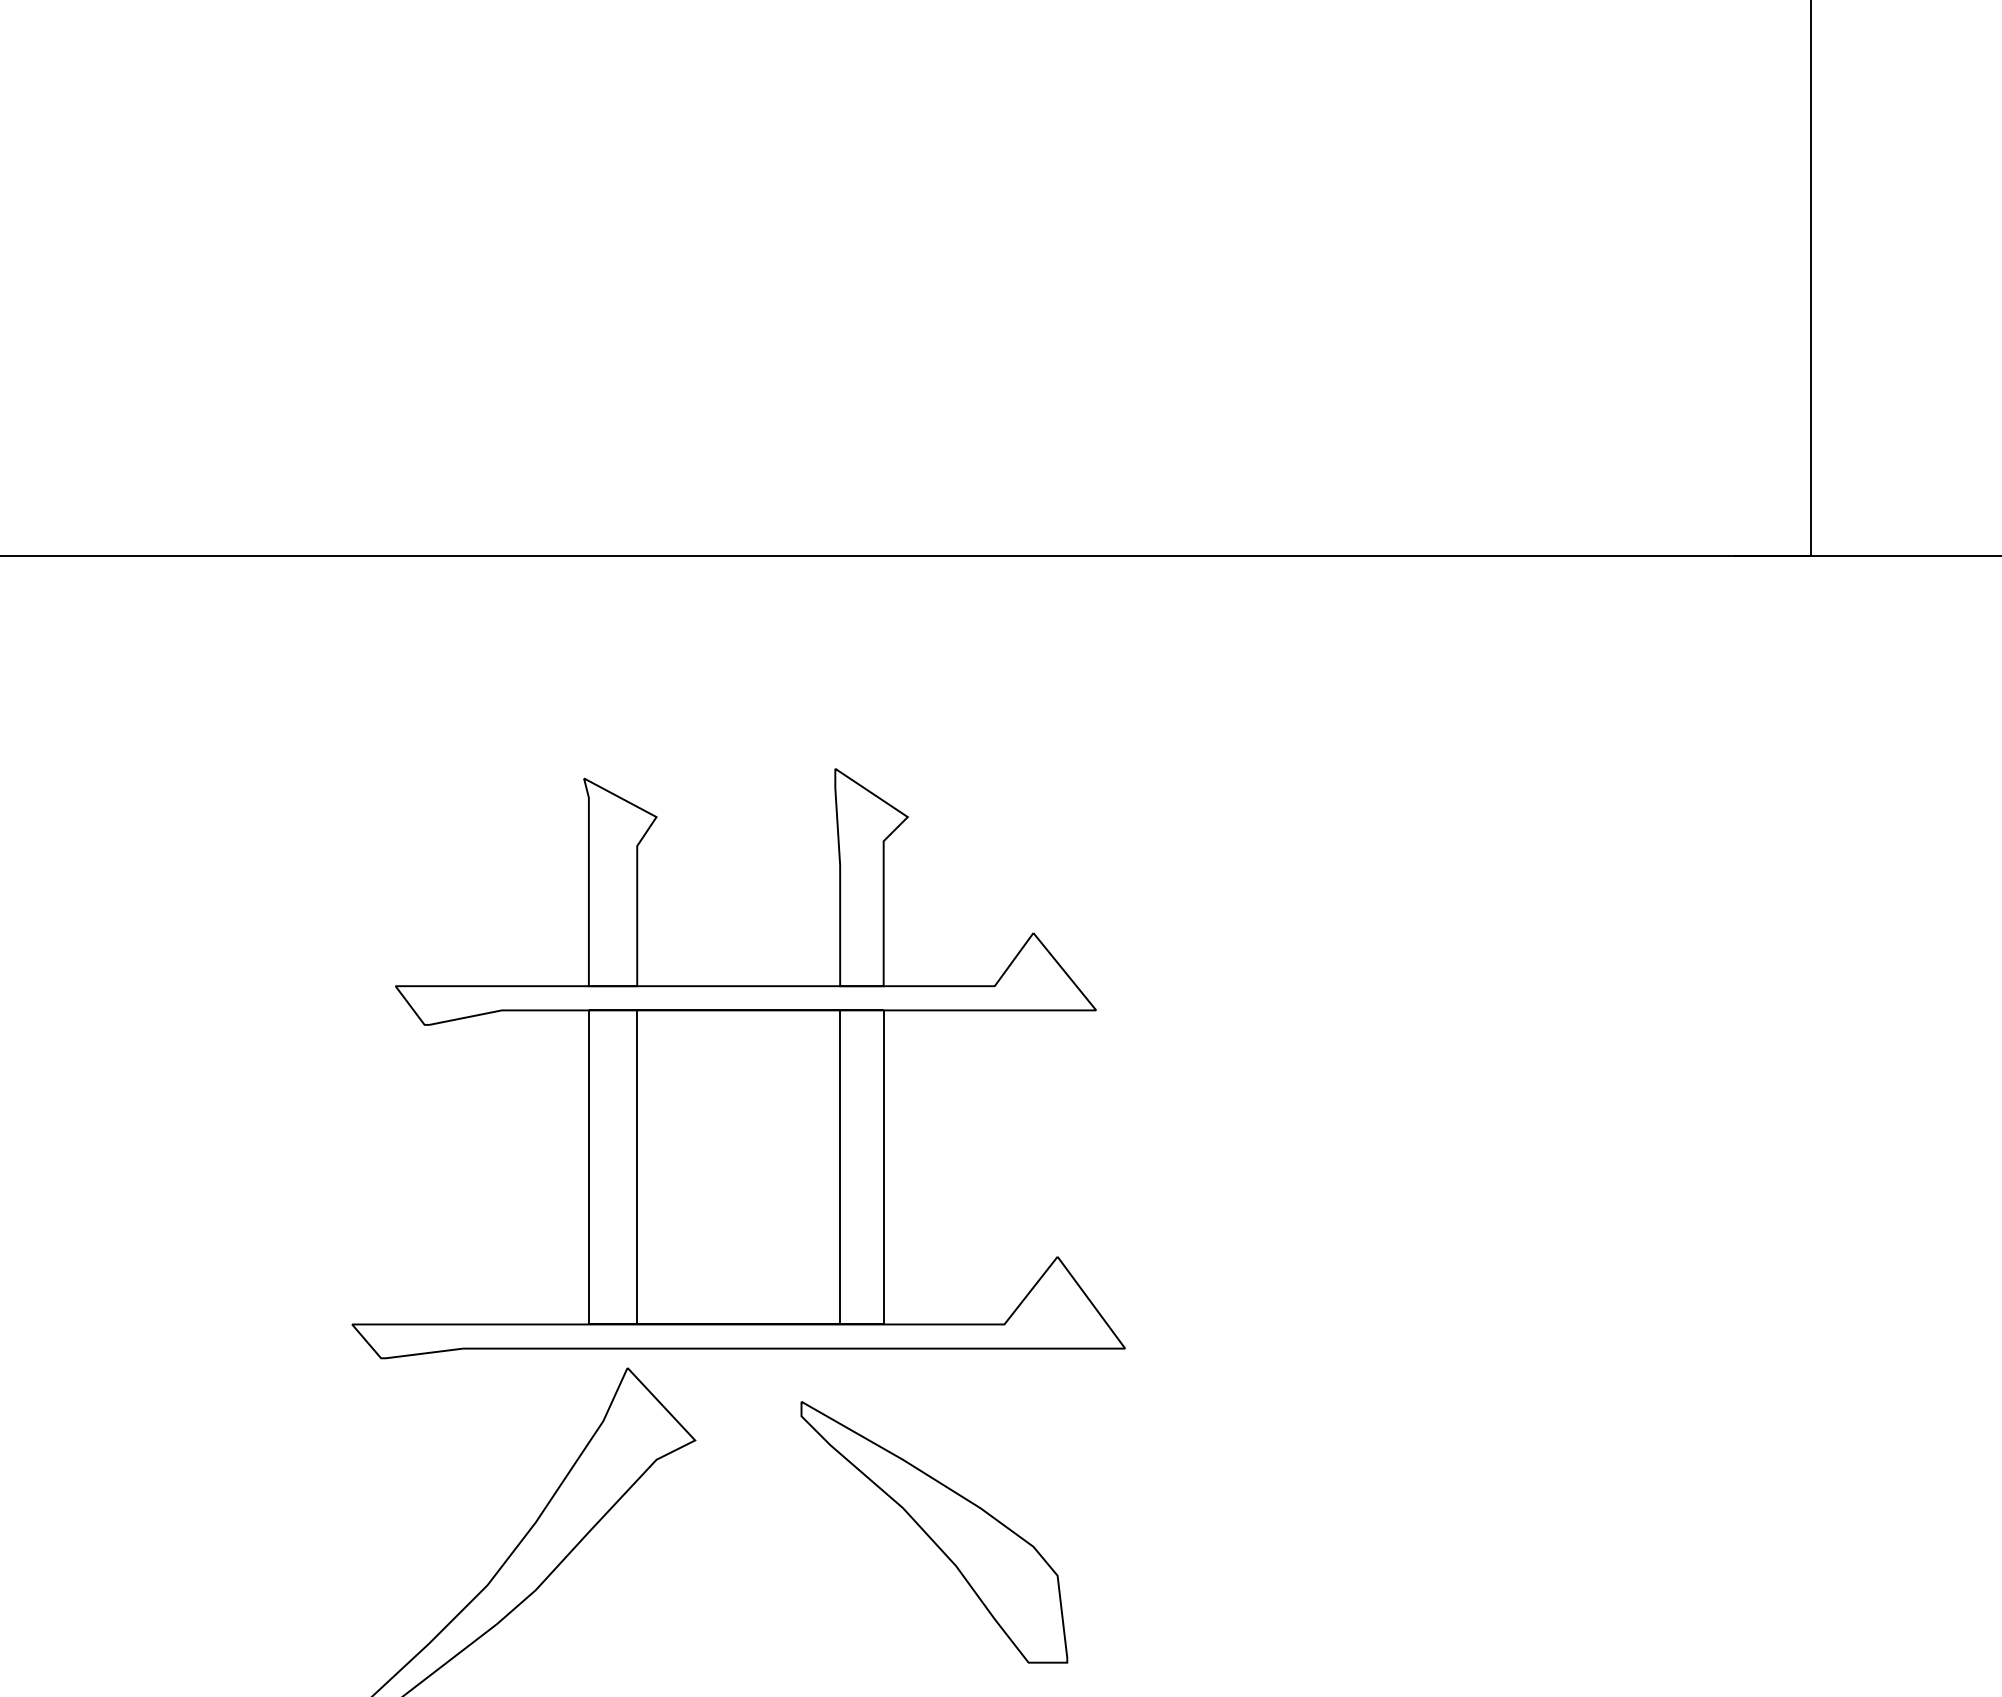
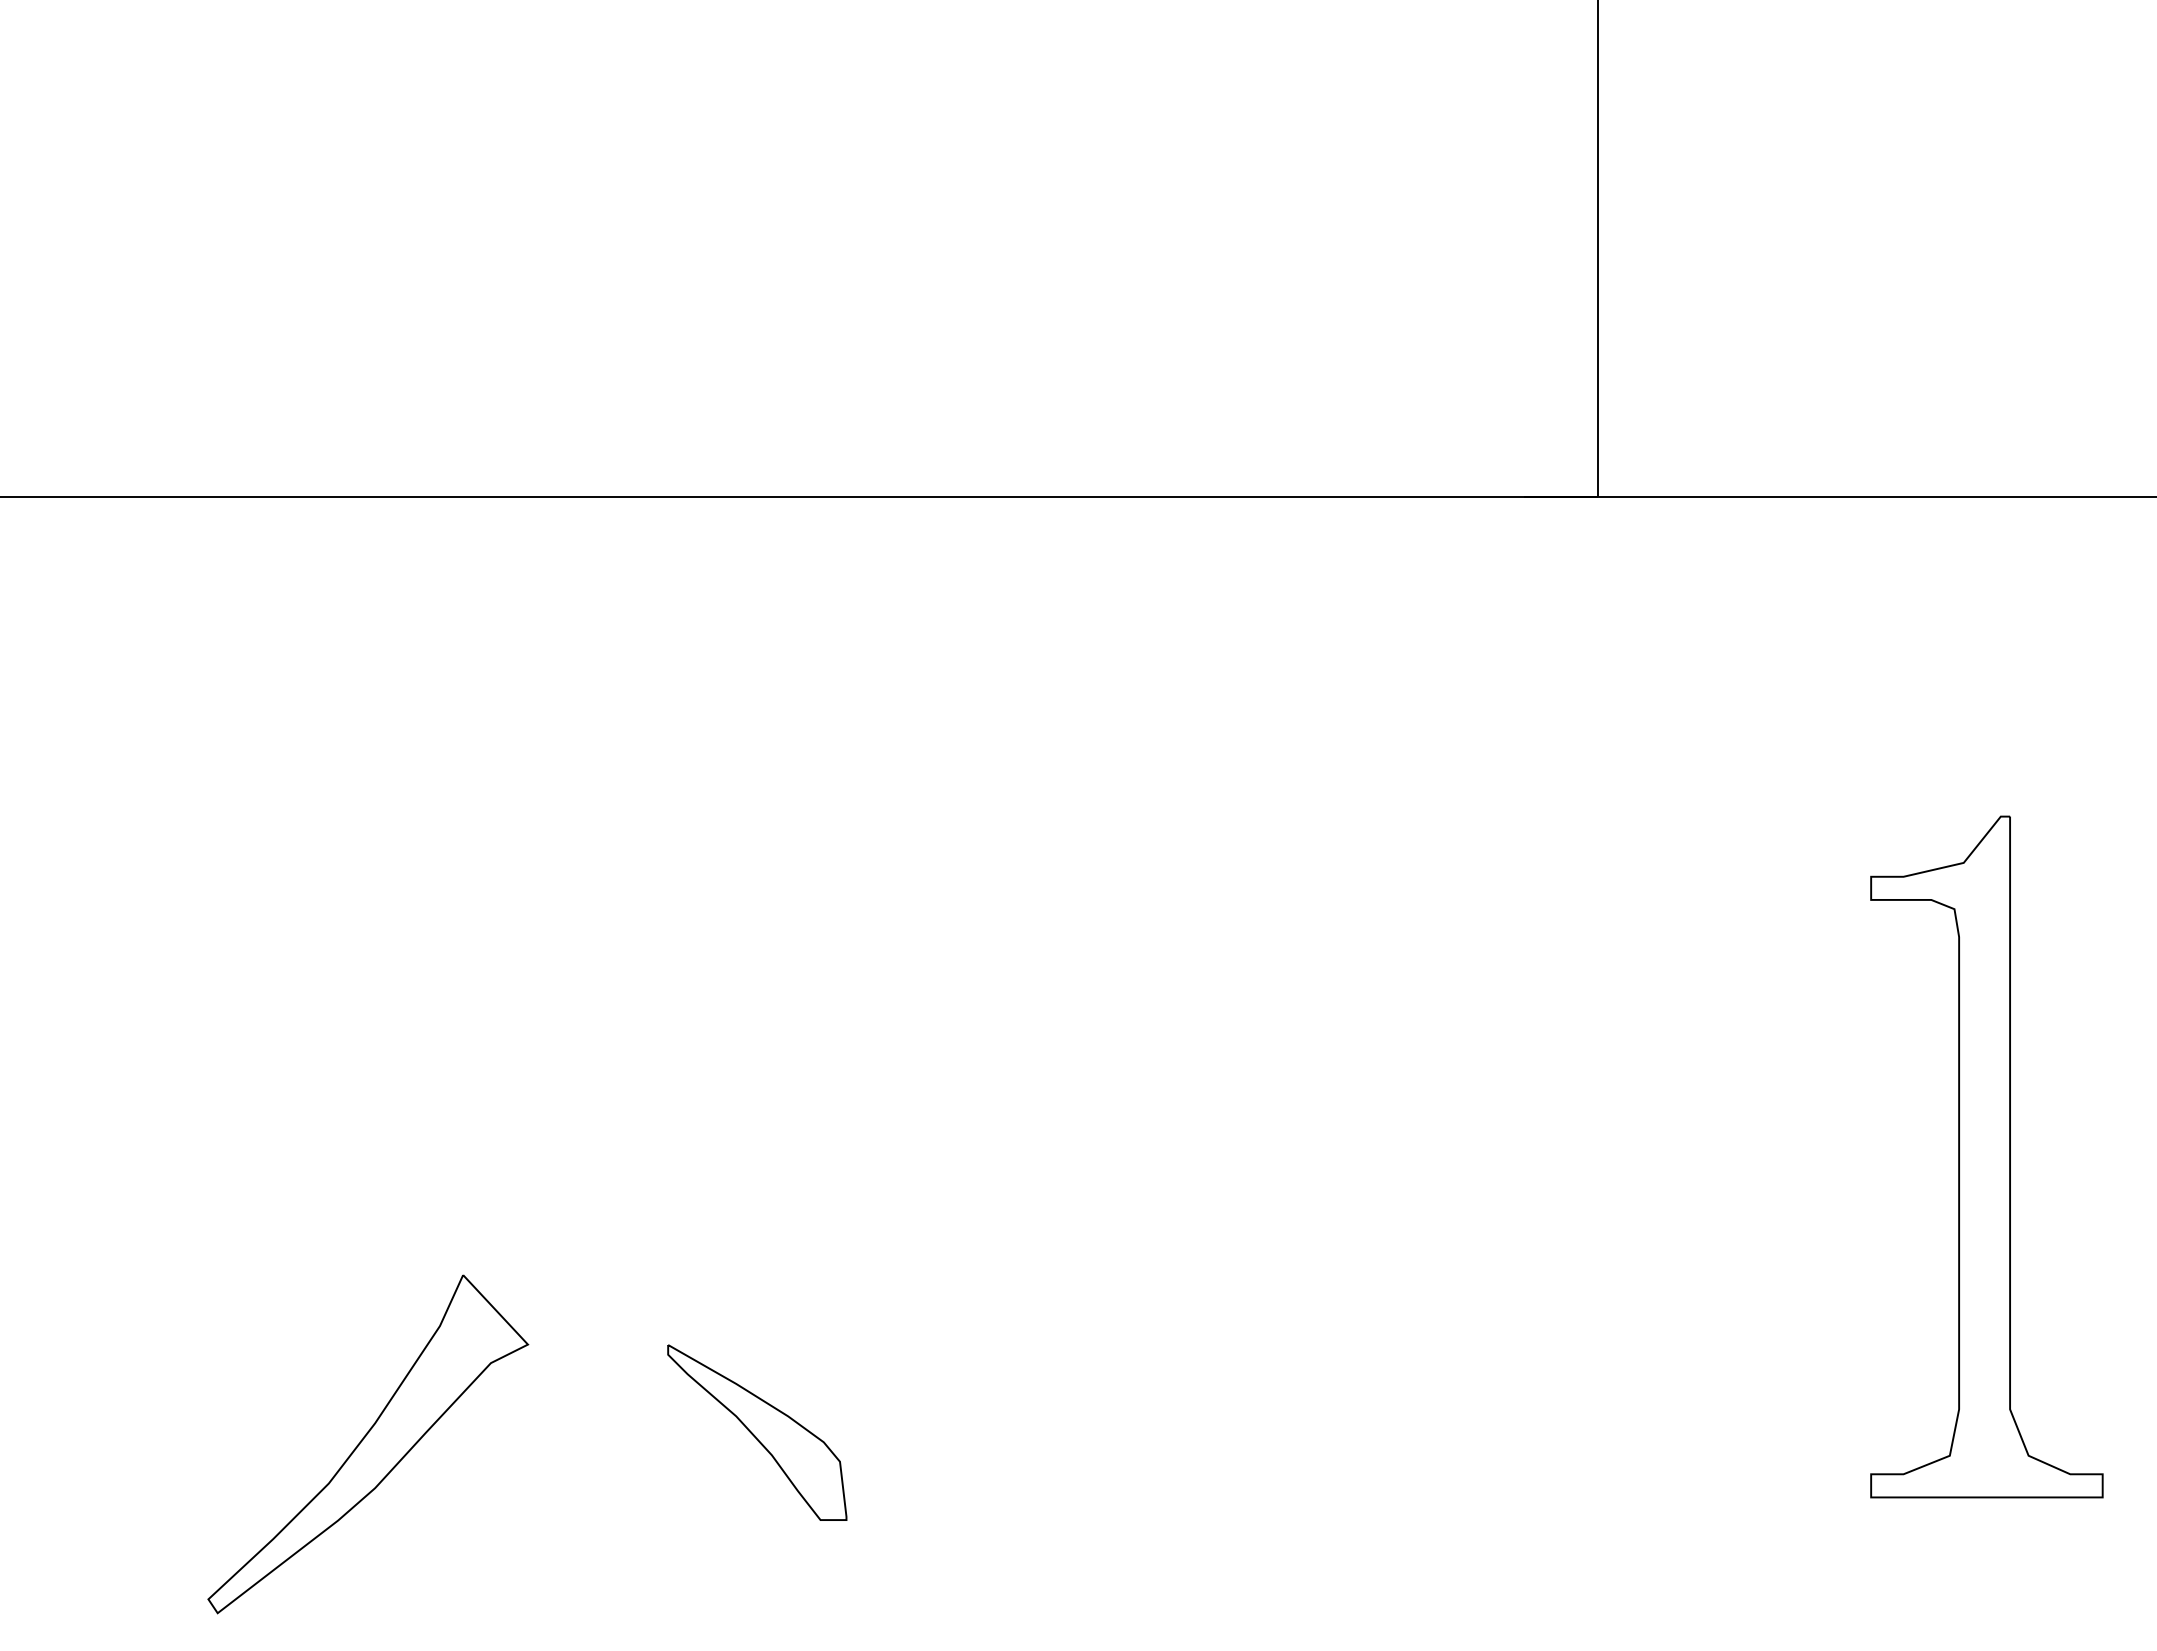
part: (738, 1063) -> (569, 983), removed
part: (934, 1532) -> (757, 1432), size x0.7

